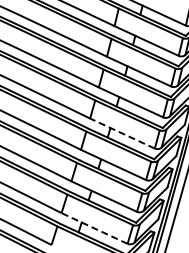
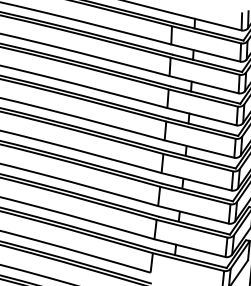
line: (122, 133) -> (199, 149), dashed -> solid
line: (95, 228) -> (190, 248), dashed -> solid

